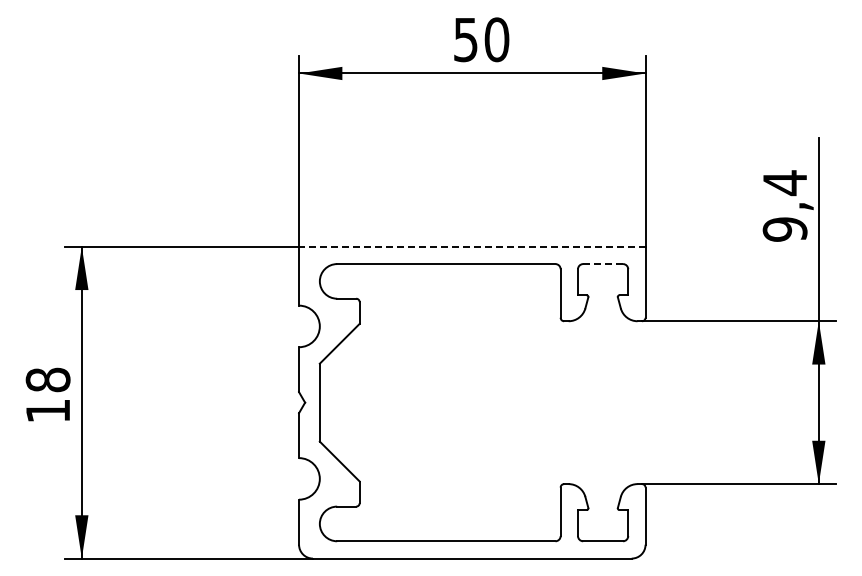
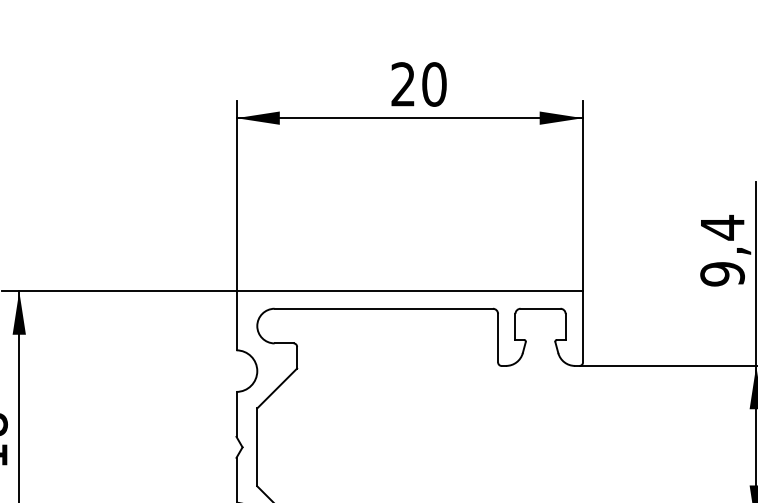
text: (465, 39) -> (402, 84), 50 -> 20
line: (471, 246) -> (408, 291), dashed -> solid
line: (603, 264) -> (540, 309), dashed -> solid

